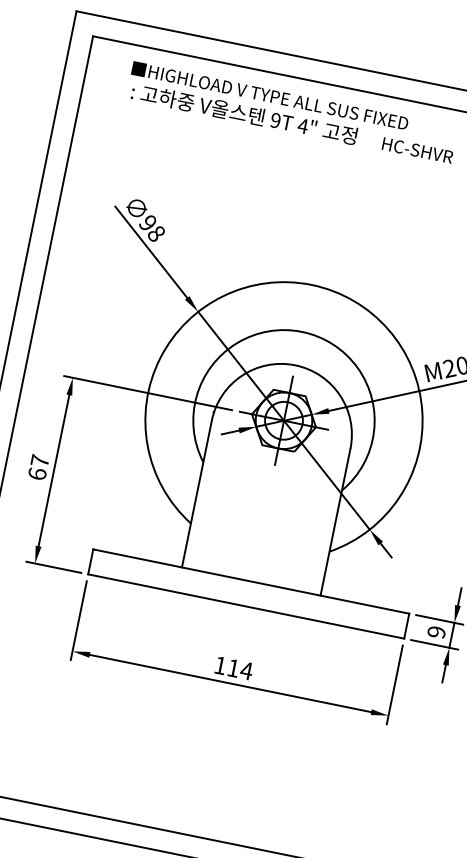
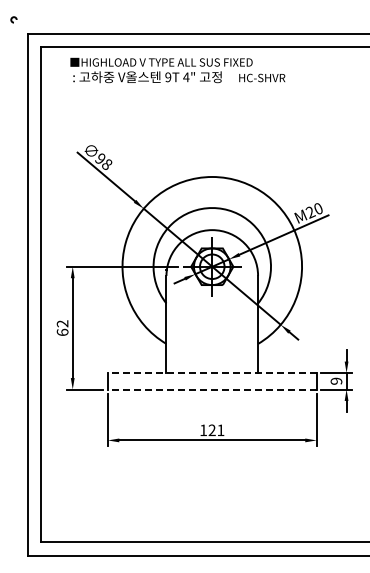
text: (39, 460) -> (62, 323), 67 -> 62
line: (249, 582) -> (211, 373), solid -> dashed
line: (245, 606) -> (211, 389), solid -> dashed
text: (240, 668) -> (216, 429), 114 -> 121

